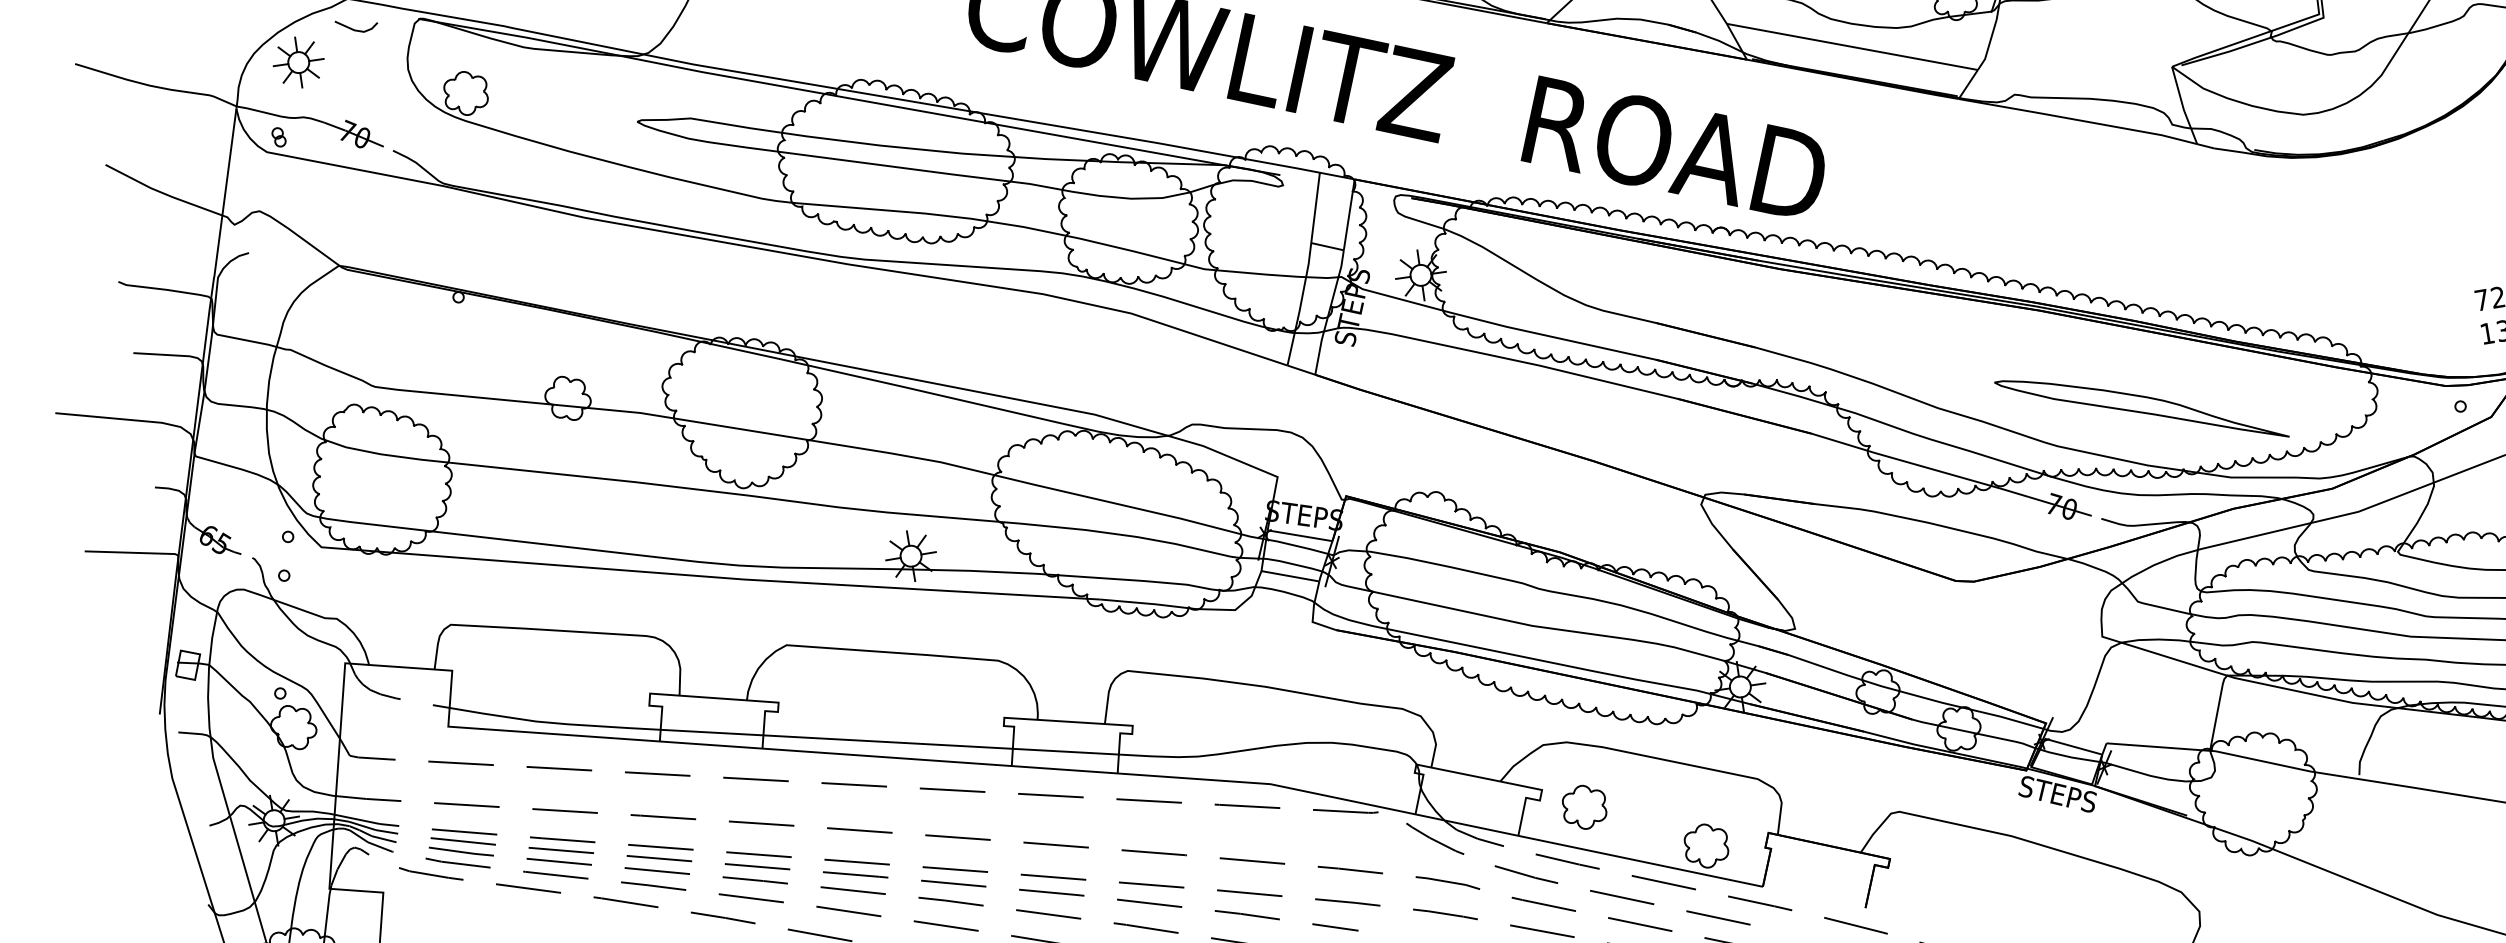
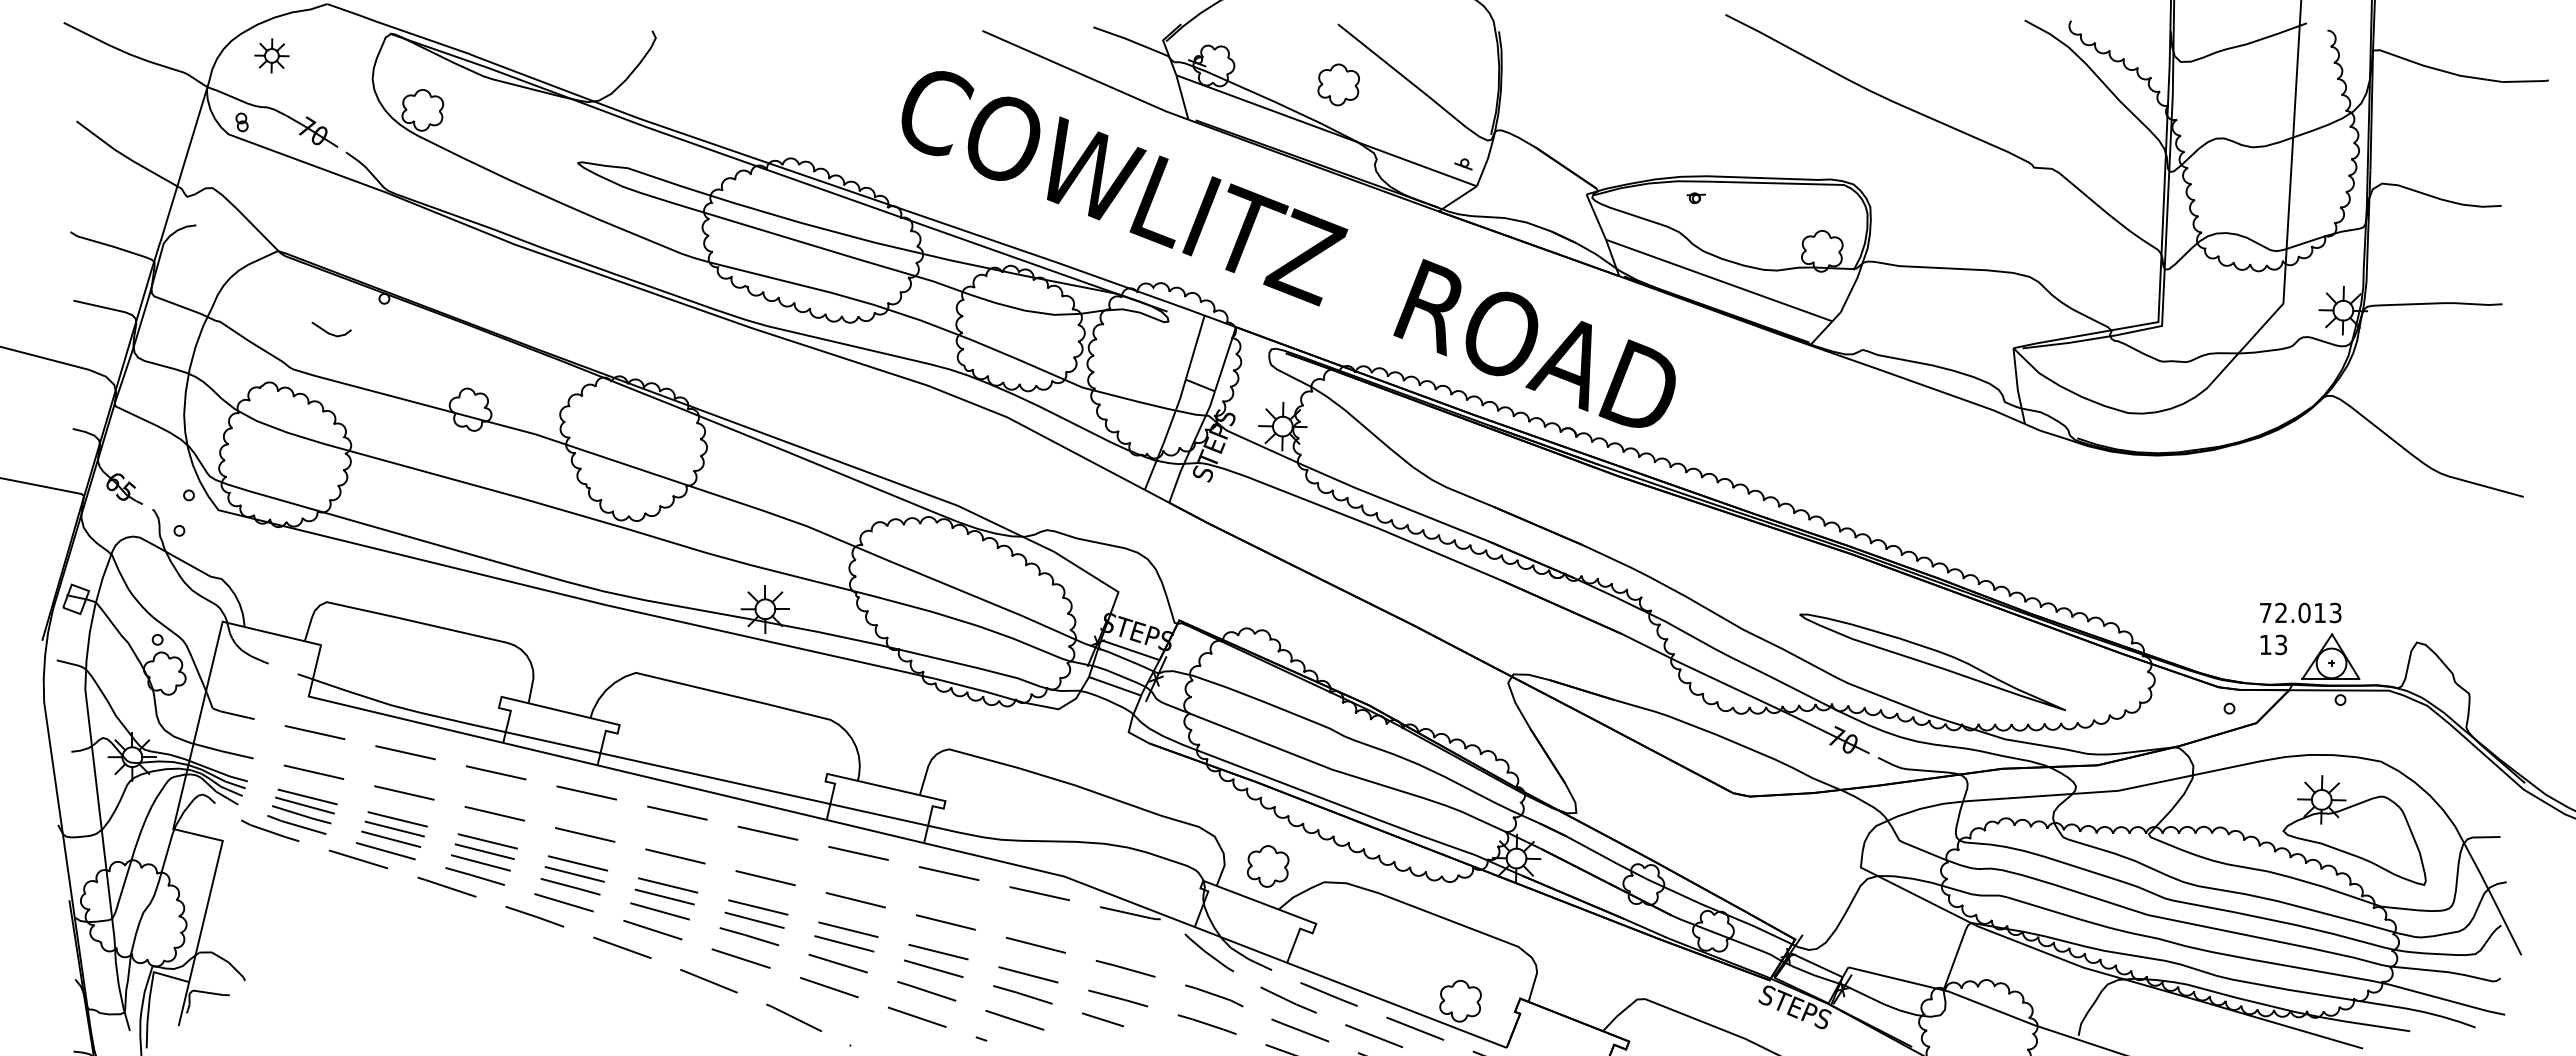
line: (355, 29) -> (329, 332), moved
part: (298, 62) -> (271, 55), size x0.7
part: (1583, 807) -> (1267, 866), moved

